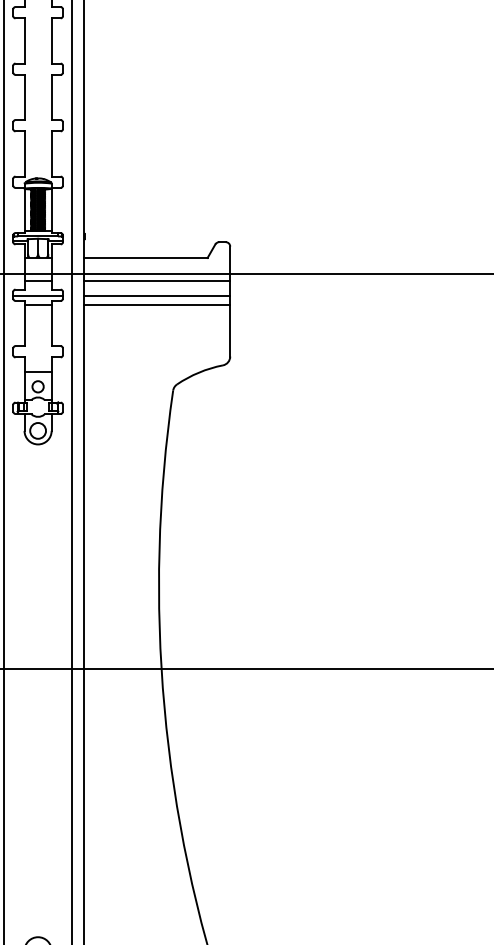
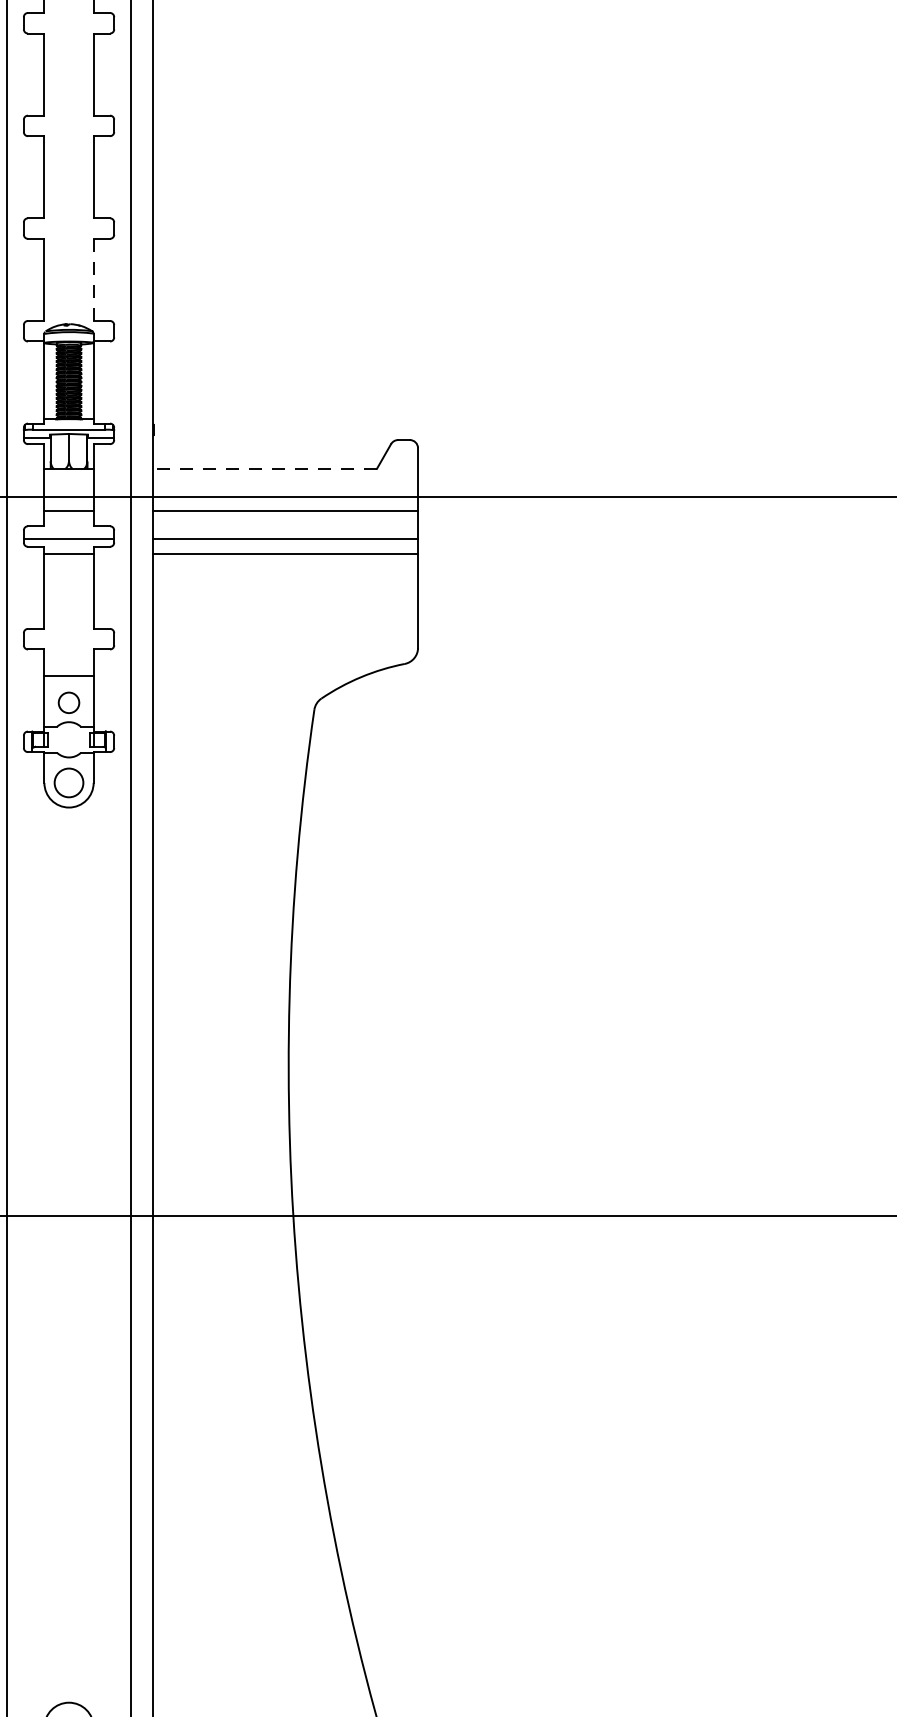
line: (51, 153) -> (93, 279), solid -> dashed
line: (146, 257) -> (265, 467), solid -> dashed

